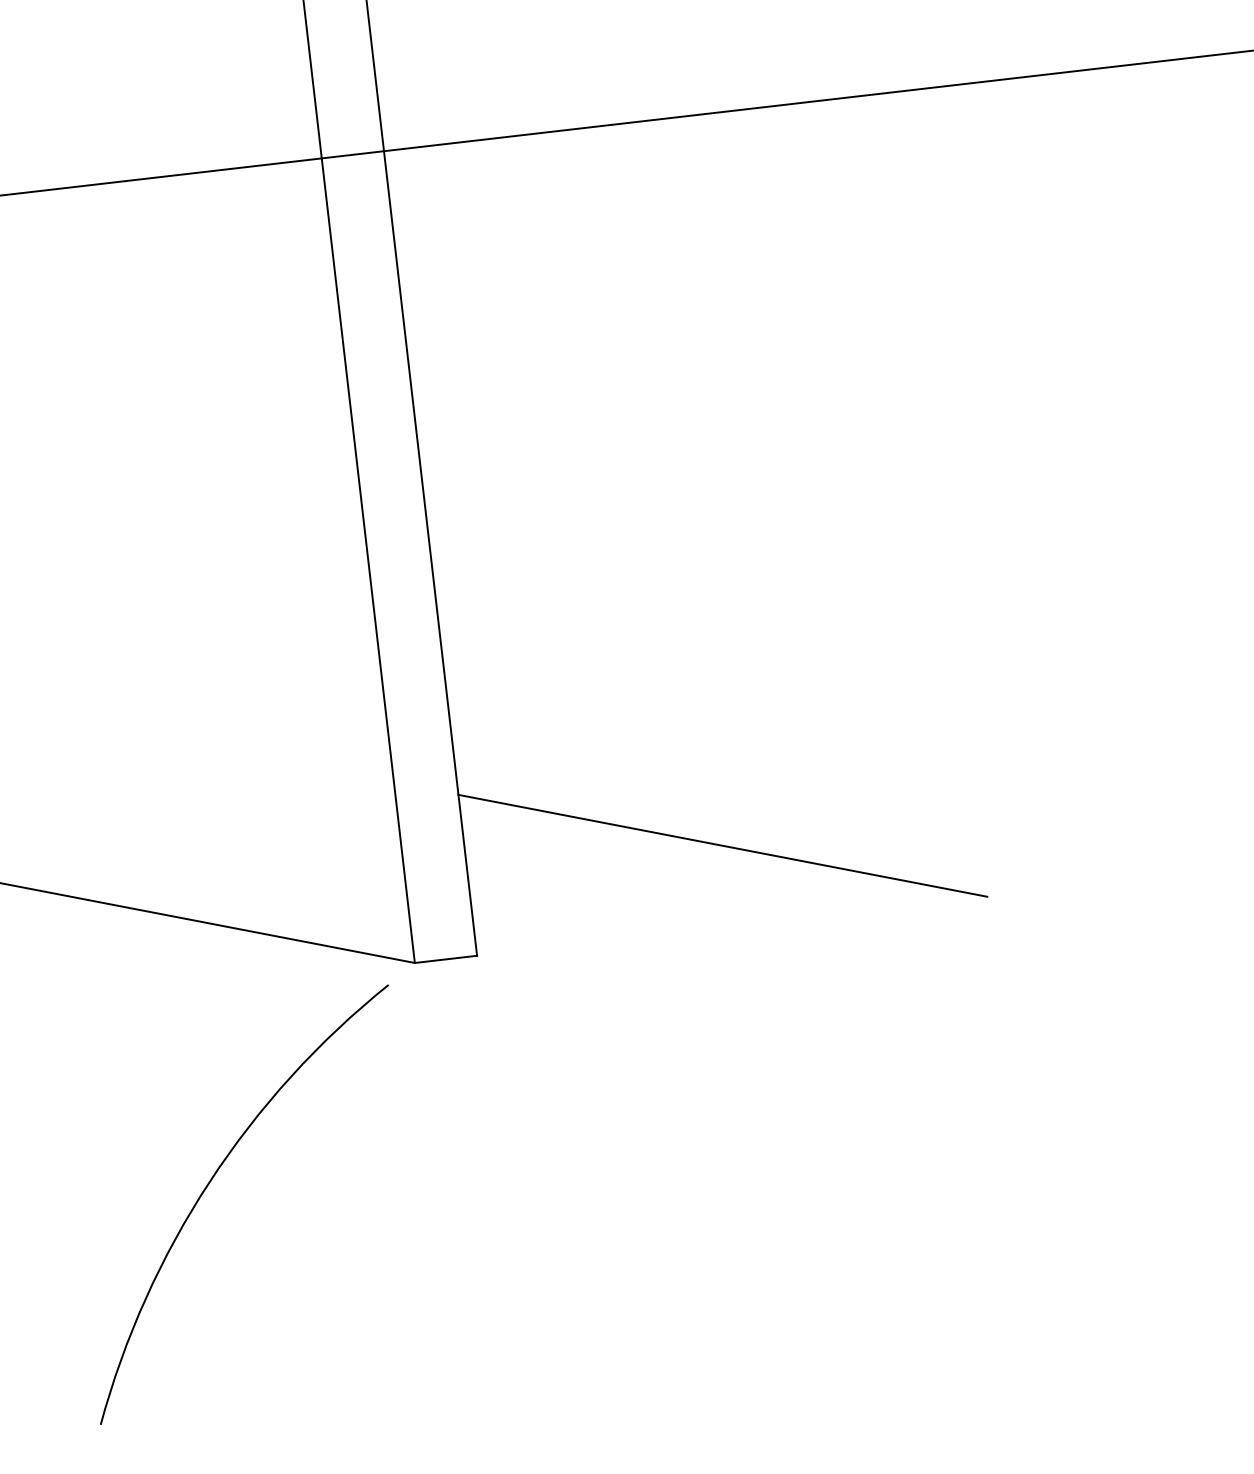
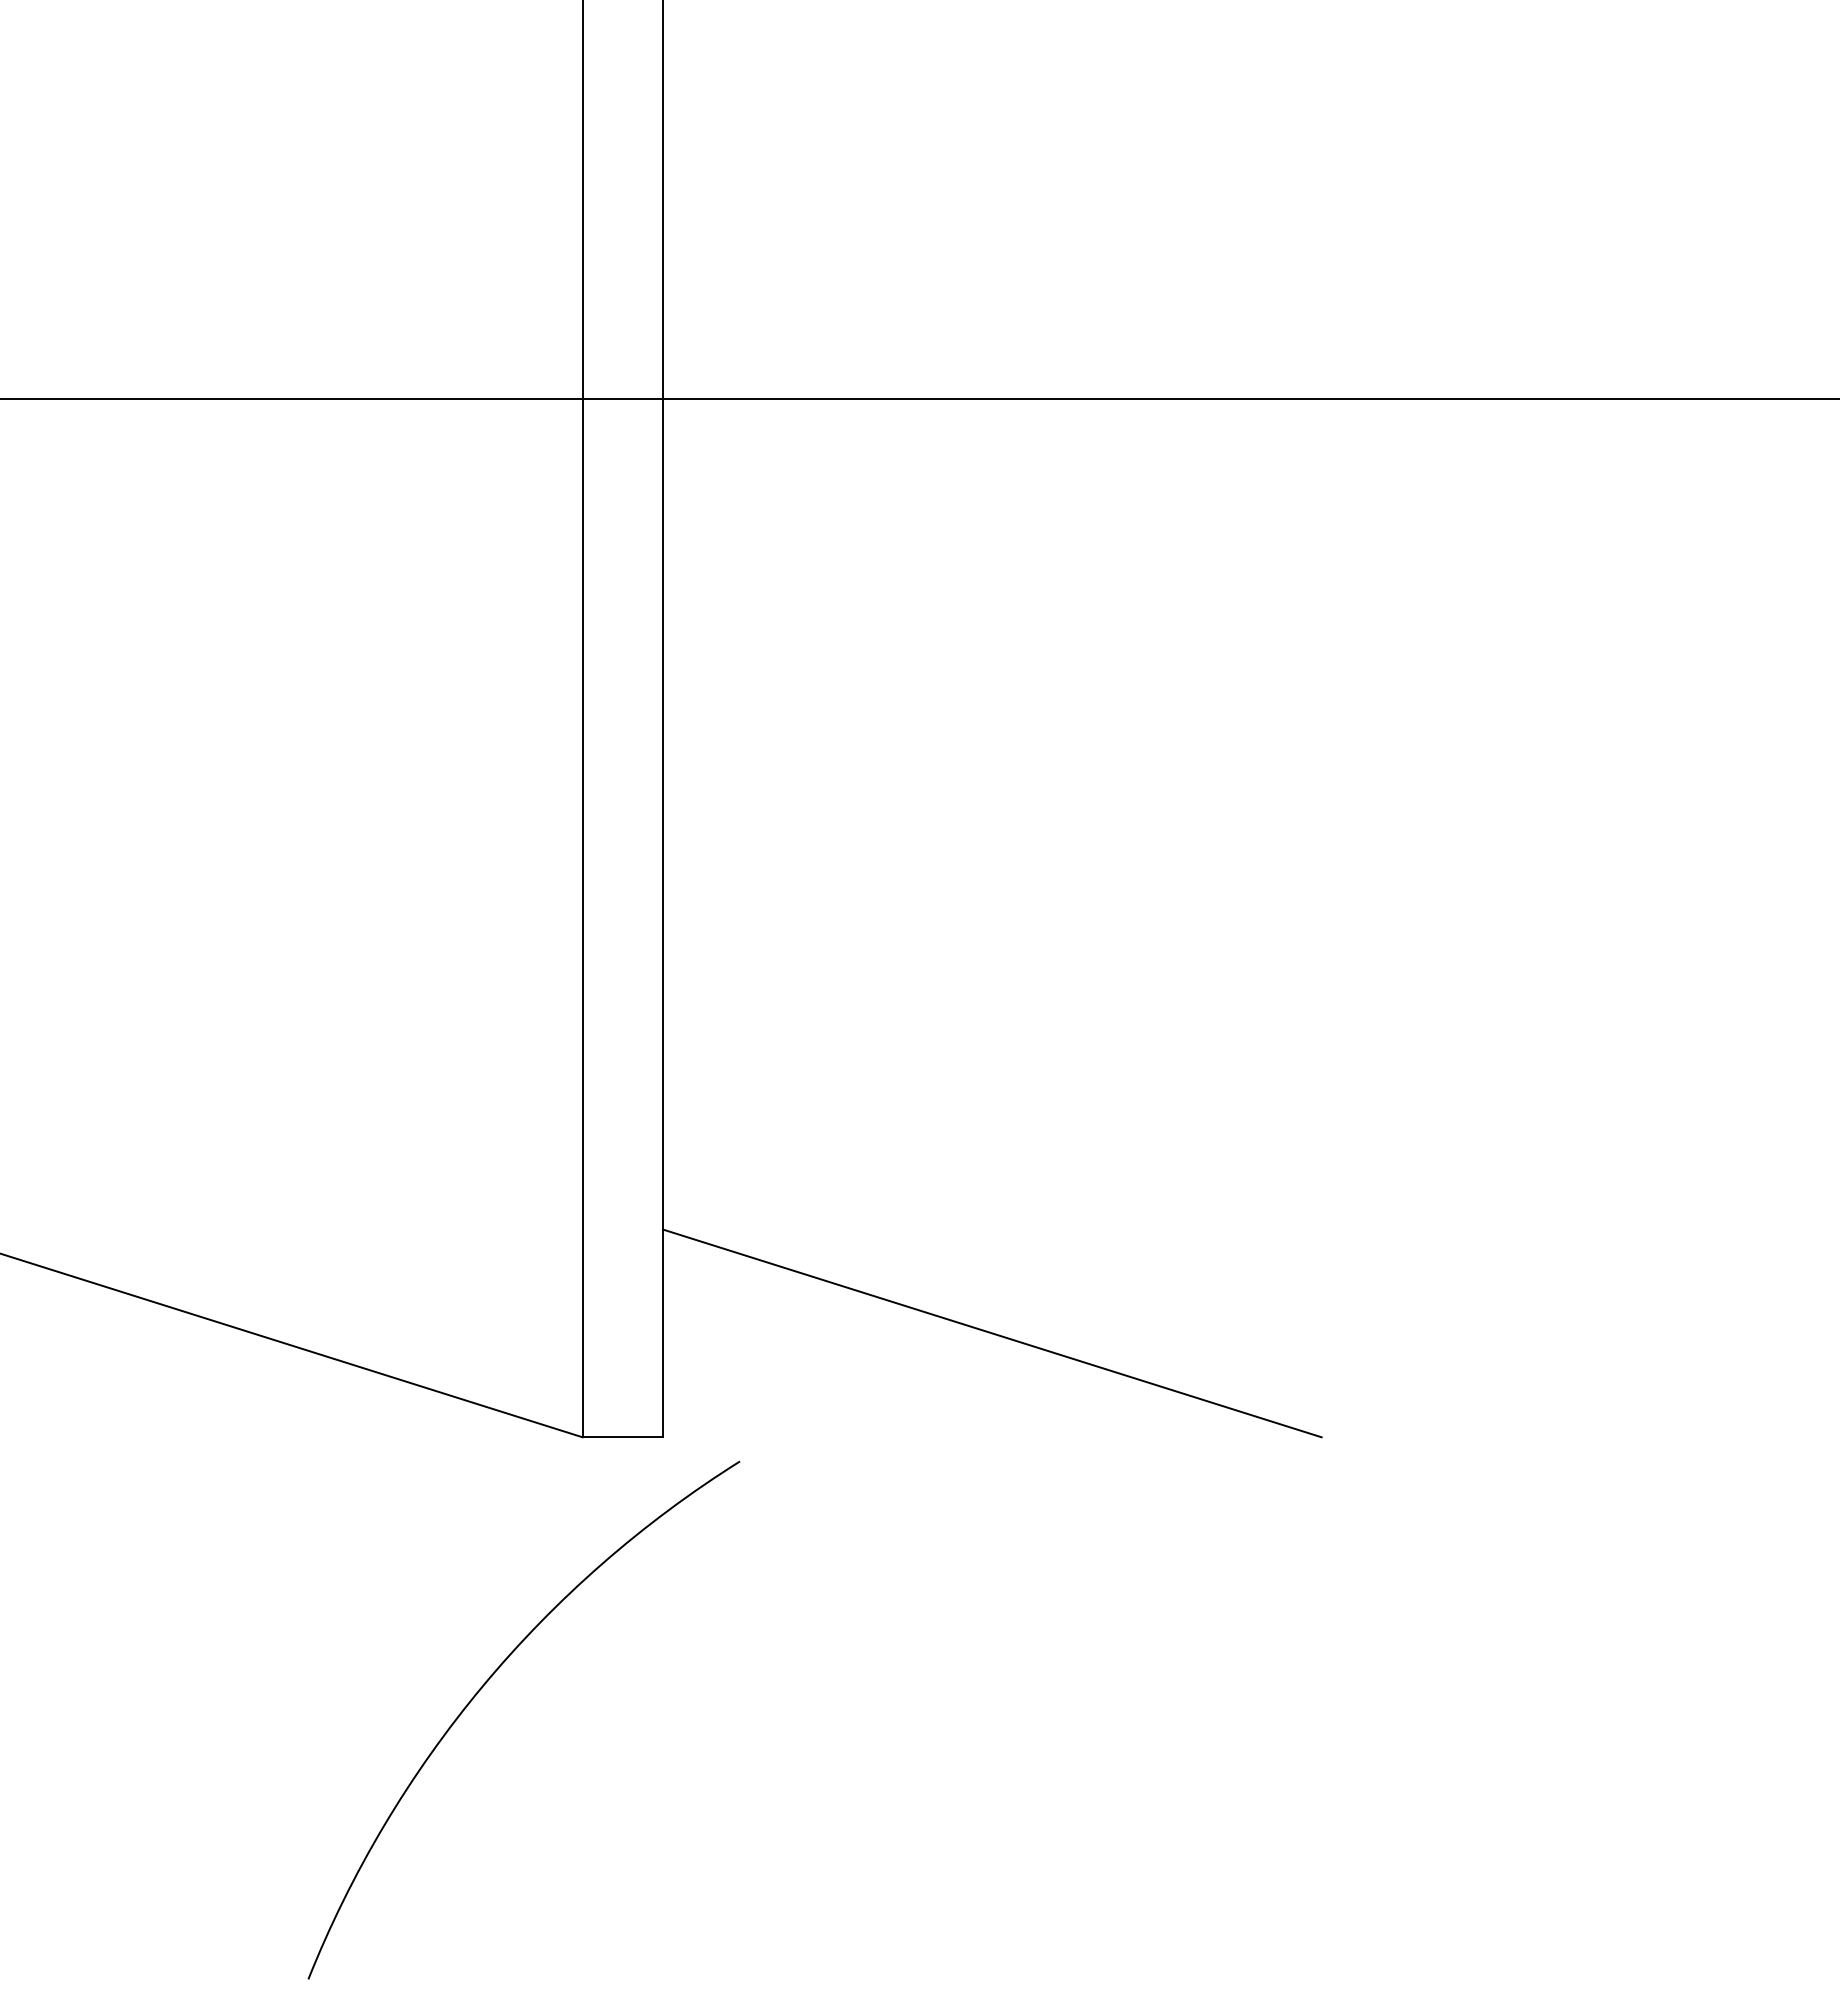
part: (210, 1183) -> (483, 1687), moved

